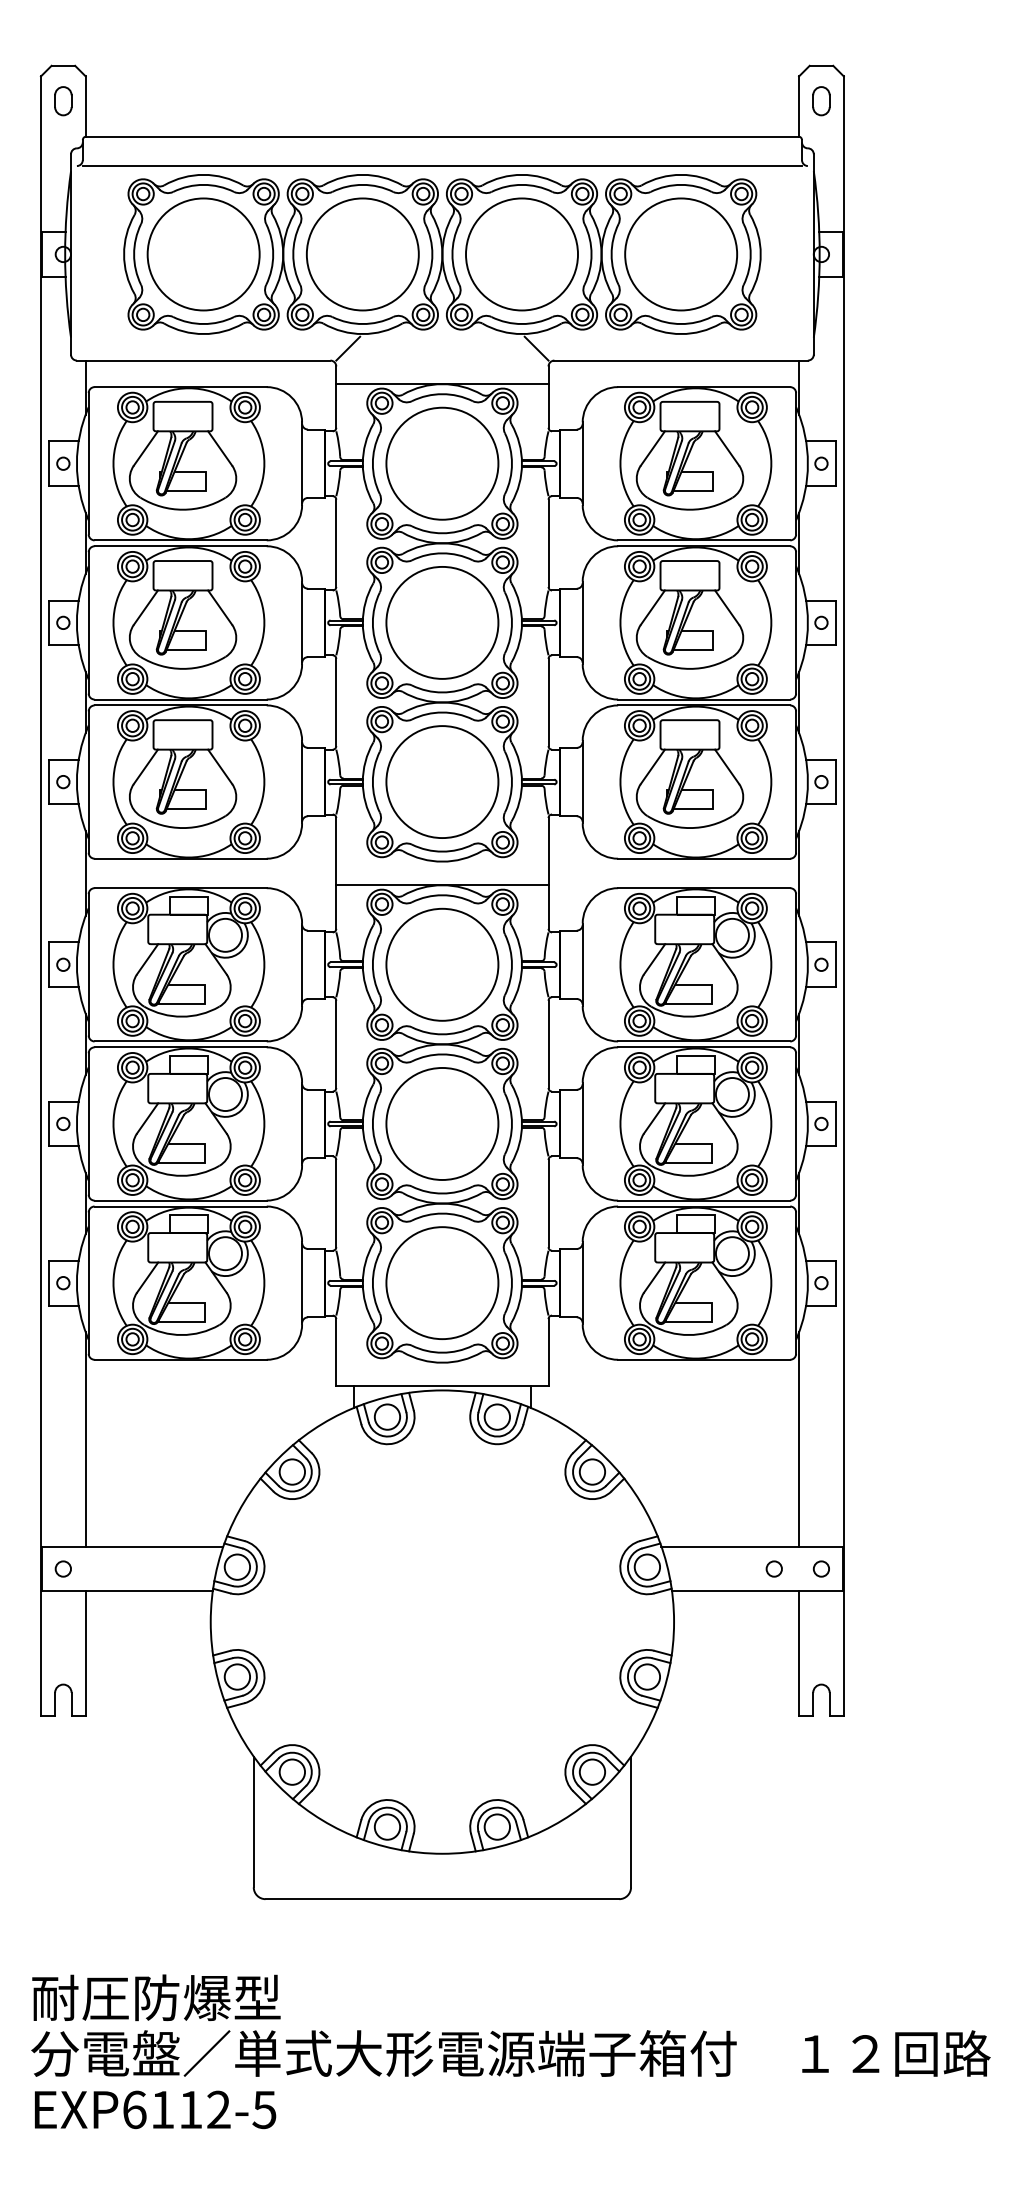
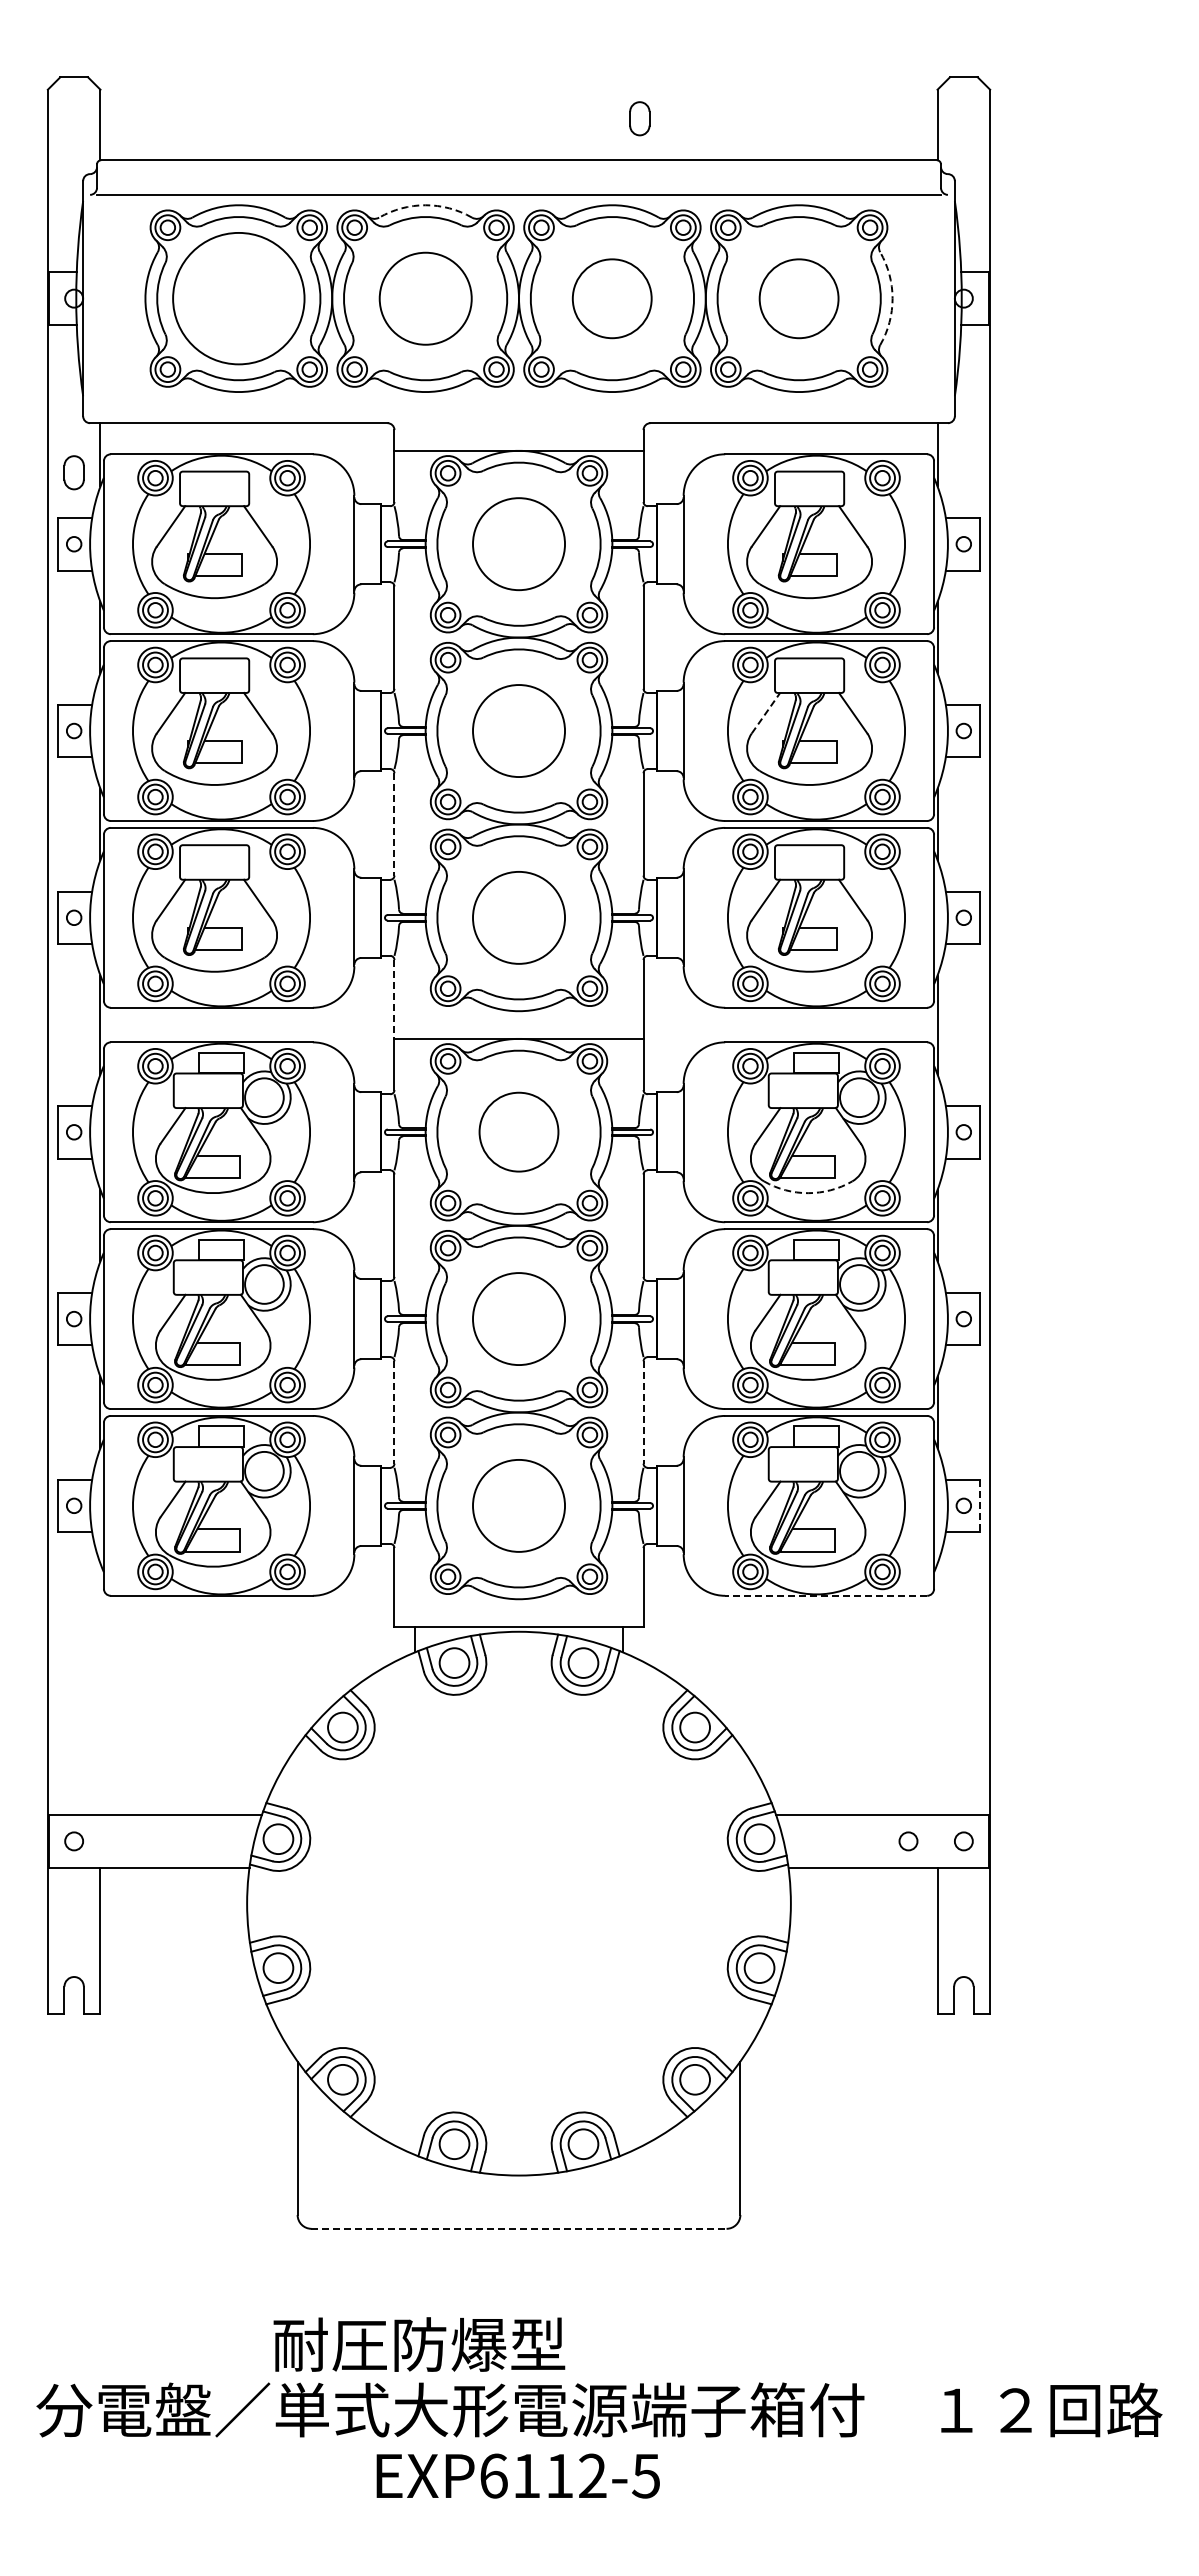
part: (62, 100) -> (73, 472), moved
part: (821, 100) -> (639, 118), moved
arc: (362, 175) -> (425, 205), solid -> dashed
circle: (362, 254) -> (425, 298), size x0.7
circle: (521, 254) -> (611, 298), size x0.6
circle: (680, 254) -> (798, 298), size x0.6
arc: (760, 254) -> (892, 298), solid -> dashed
line: (348, 348) -> (408, 409), removed
line: (536, 348) -> (629, 409), removed
circle: (441, 463) -> (518, 543), size x0.7
line: (652, 607) -> (765, 713), solid -> dashed
circle: (441, 622) -> (518, 730), size x0.7
line: (336, 702) -> (394, 824), solid -> dashed
circle: (441, 781) -> (518, 917), size x0.7
line: (336, 851) -> (394, 999), solid -> dashed
circle: (441, 964) -> (518, 1131), size x0.6
arc: (689, 1016) -> (808, 1193), solid -> dashed
circle: (441, 1123) -> (518, 1318), size x0.7
line: (336, 1203) -> (394, 1412), solid -> dashed
line: (548, 1203) -> (643, 1412), solid -> dashed
circle: (441, 1282) -> (518, 1505), size x0.7
line: (835, 1283) -> (980, 1506), solid -> dashed
line: (703, 1359) -> (825, 1595), solid -> dashed
line: (85, 1439) -> (100, 1689), removed
line: (799, 1439) -> (937, 1689), removed
line: (442, 1898) -> (519, 2228), solid -> dashed
text: (156, 1997) -> (419, 2344), moved
text: (154, 2109) -> (517, 2475), moved

